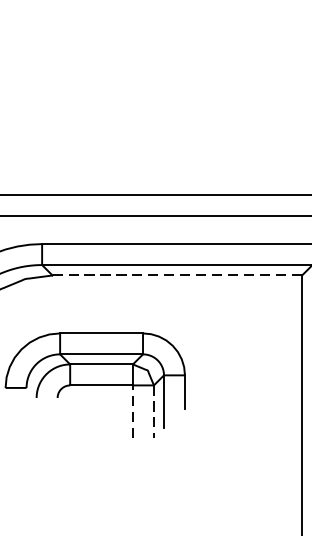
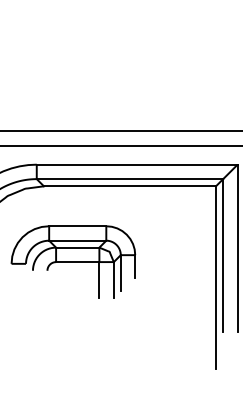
line: (178, 275) -> (130, 186), dashed -> solid
line: (133, 410) -> (99, 279), dashed -> solid
line: (153, 412) -> (113, 280), dashed -> solid

